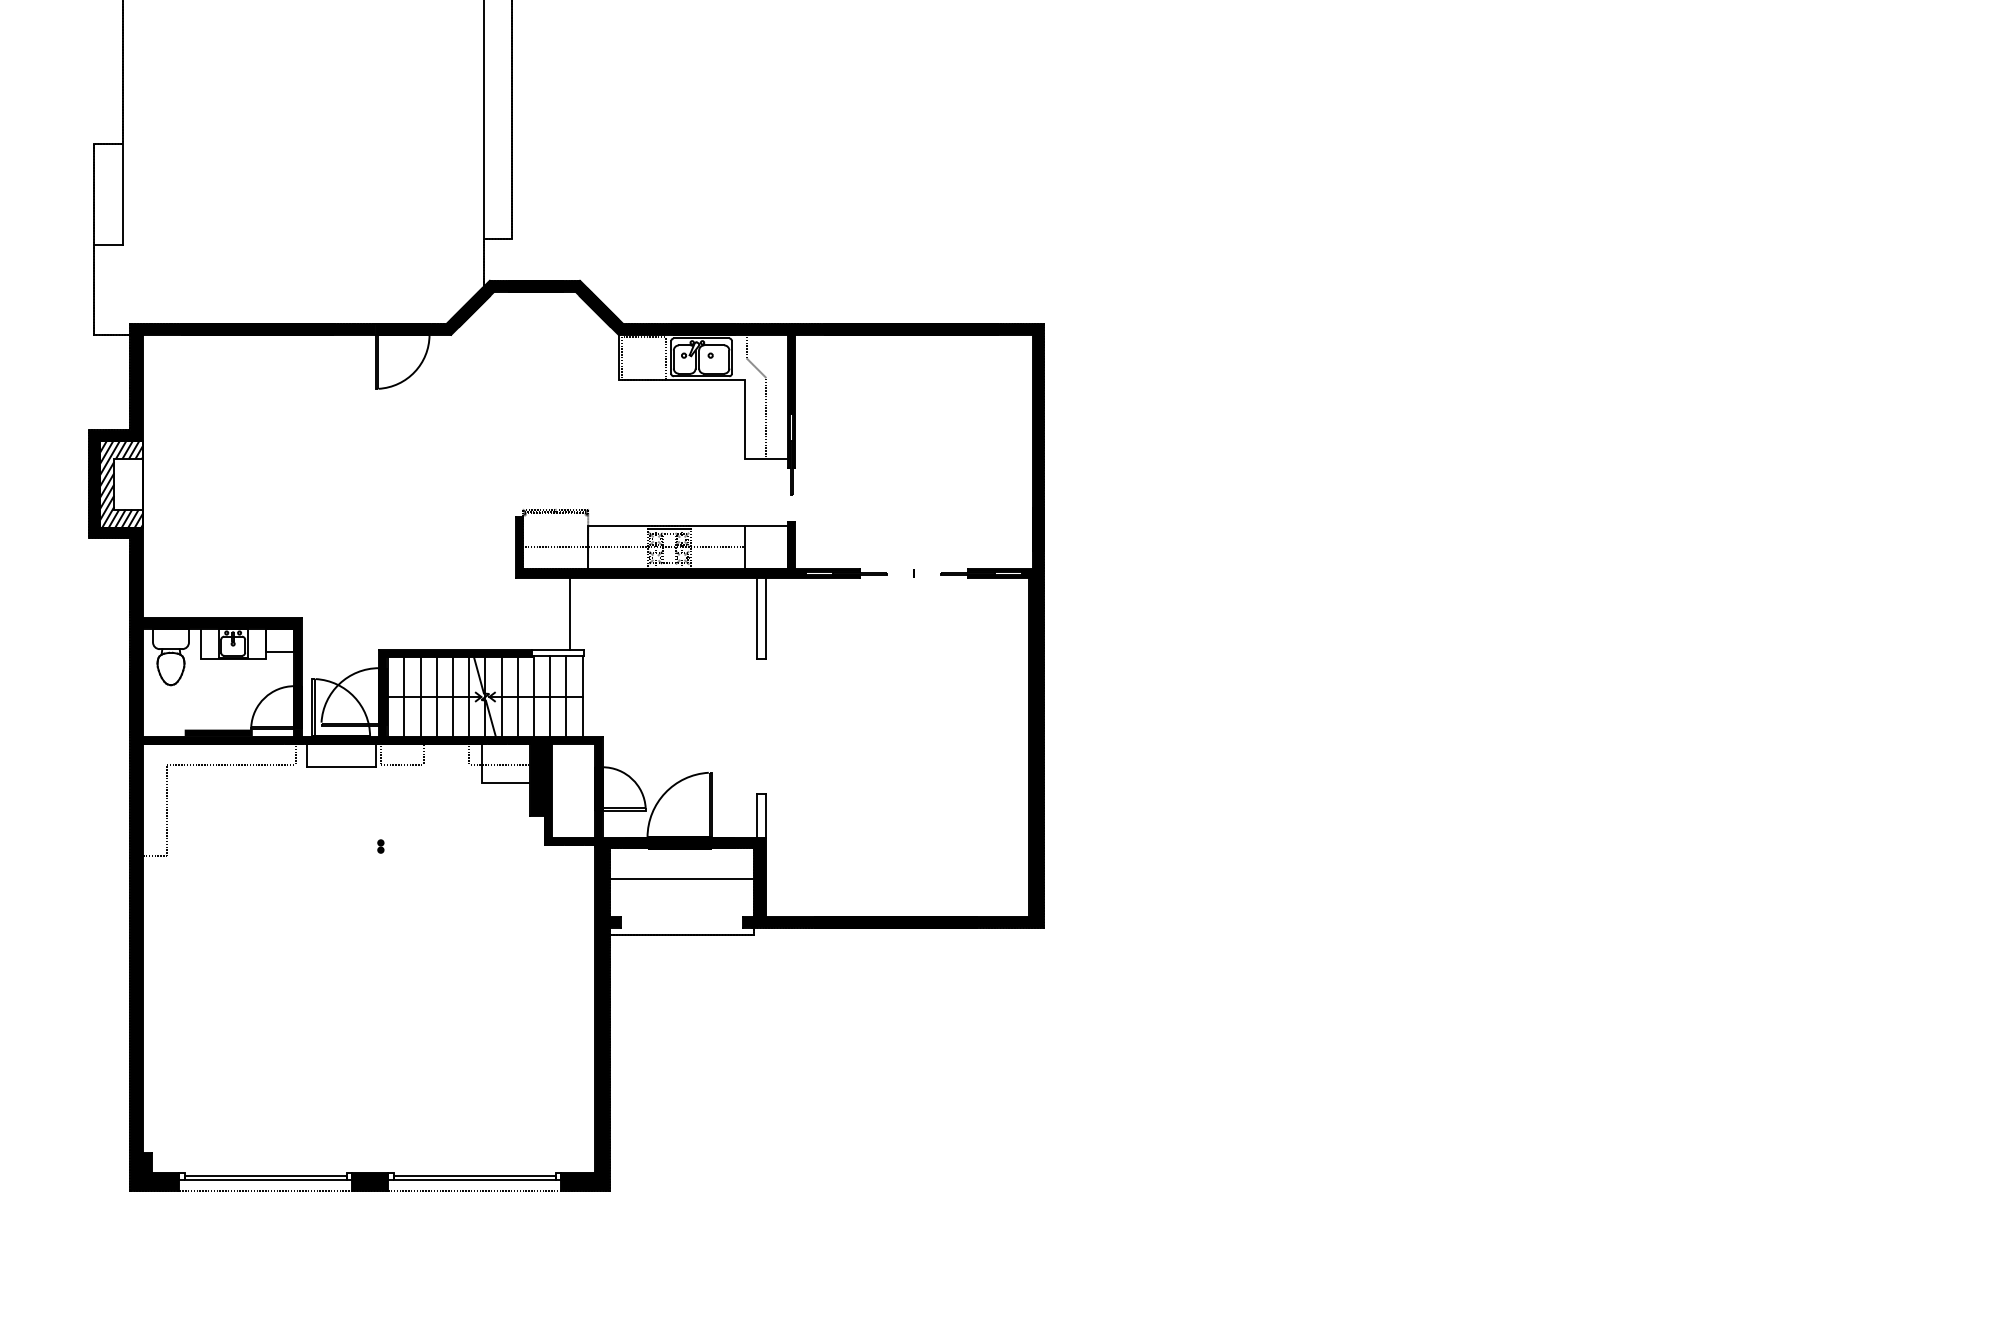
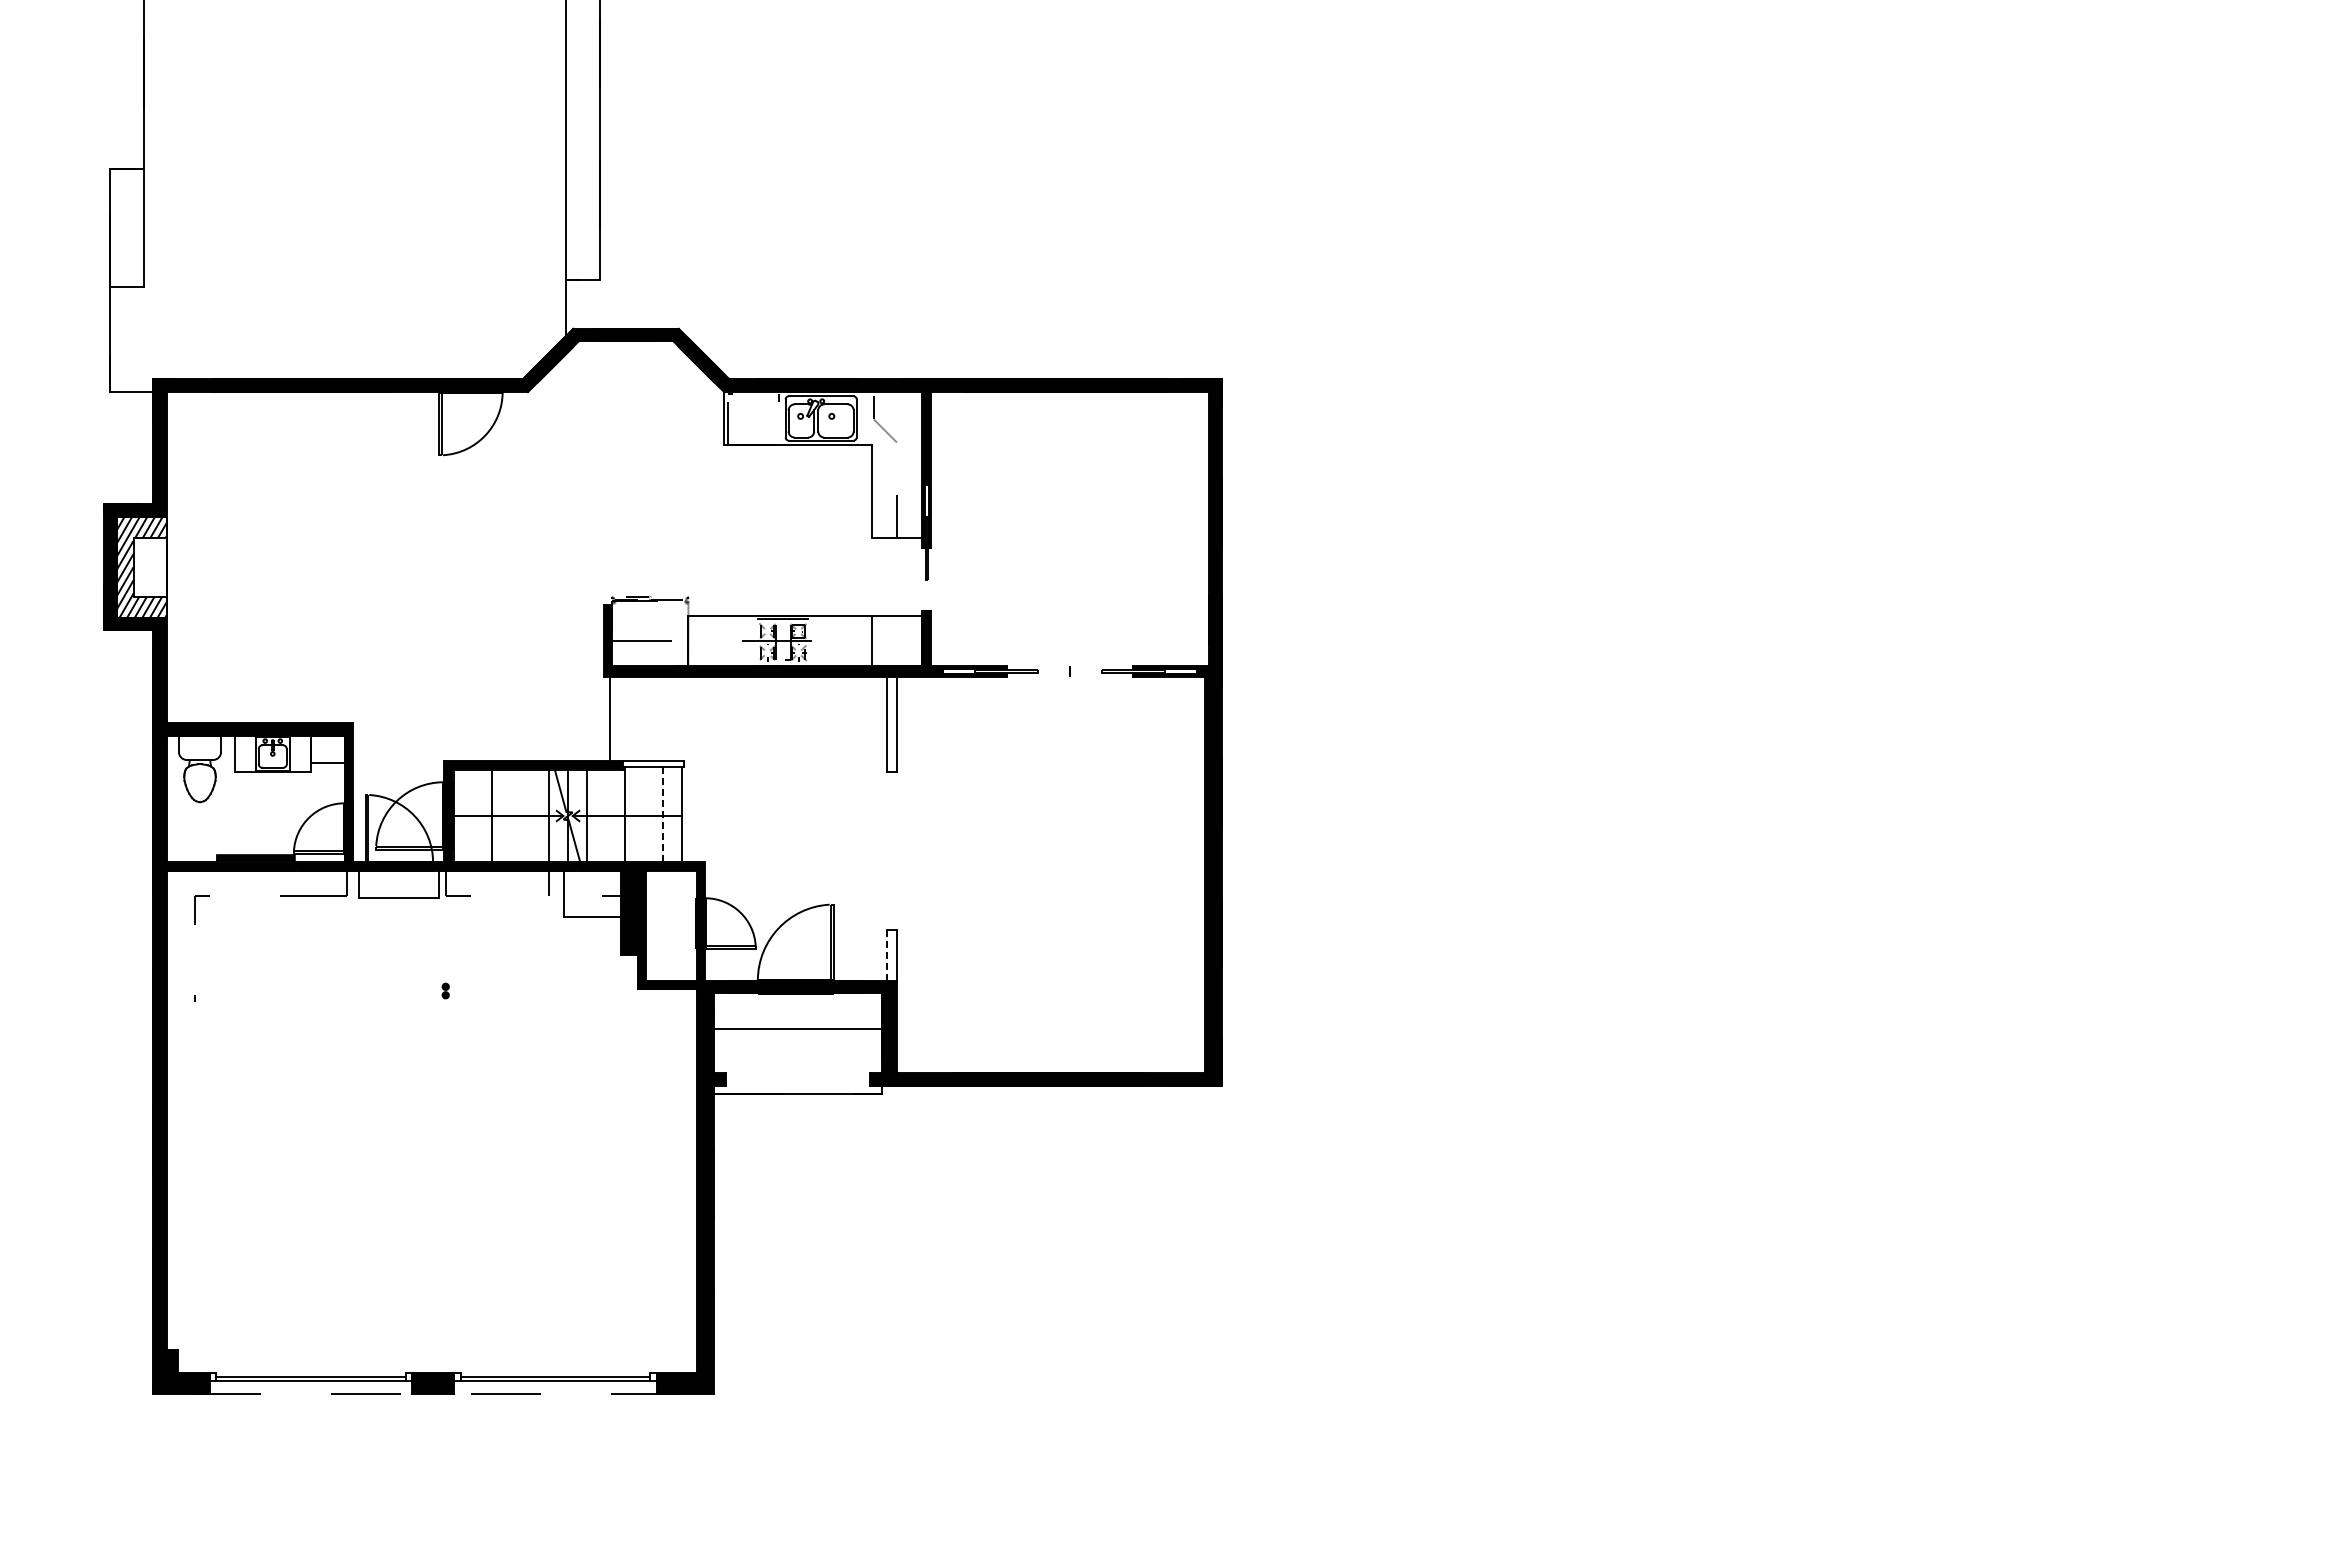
line: (570, 613) -> (610, 718), moved
line: (549, 695) -> (643, 814), removed
line: (404, 696) -> (473, 815), removed
line: (437, 696) -> (511, 815), removed
line: (453, 696) -> (530, 815), removed
line: (518, 696) -> (606, 815), removed
line: (566, 696) -> (662, 815), solid -> dashed
line: (757, 815) -> (886, 954), solid -> dashed

